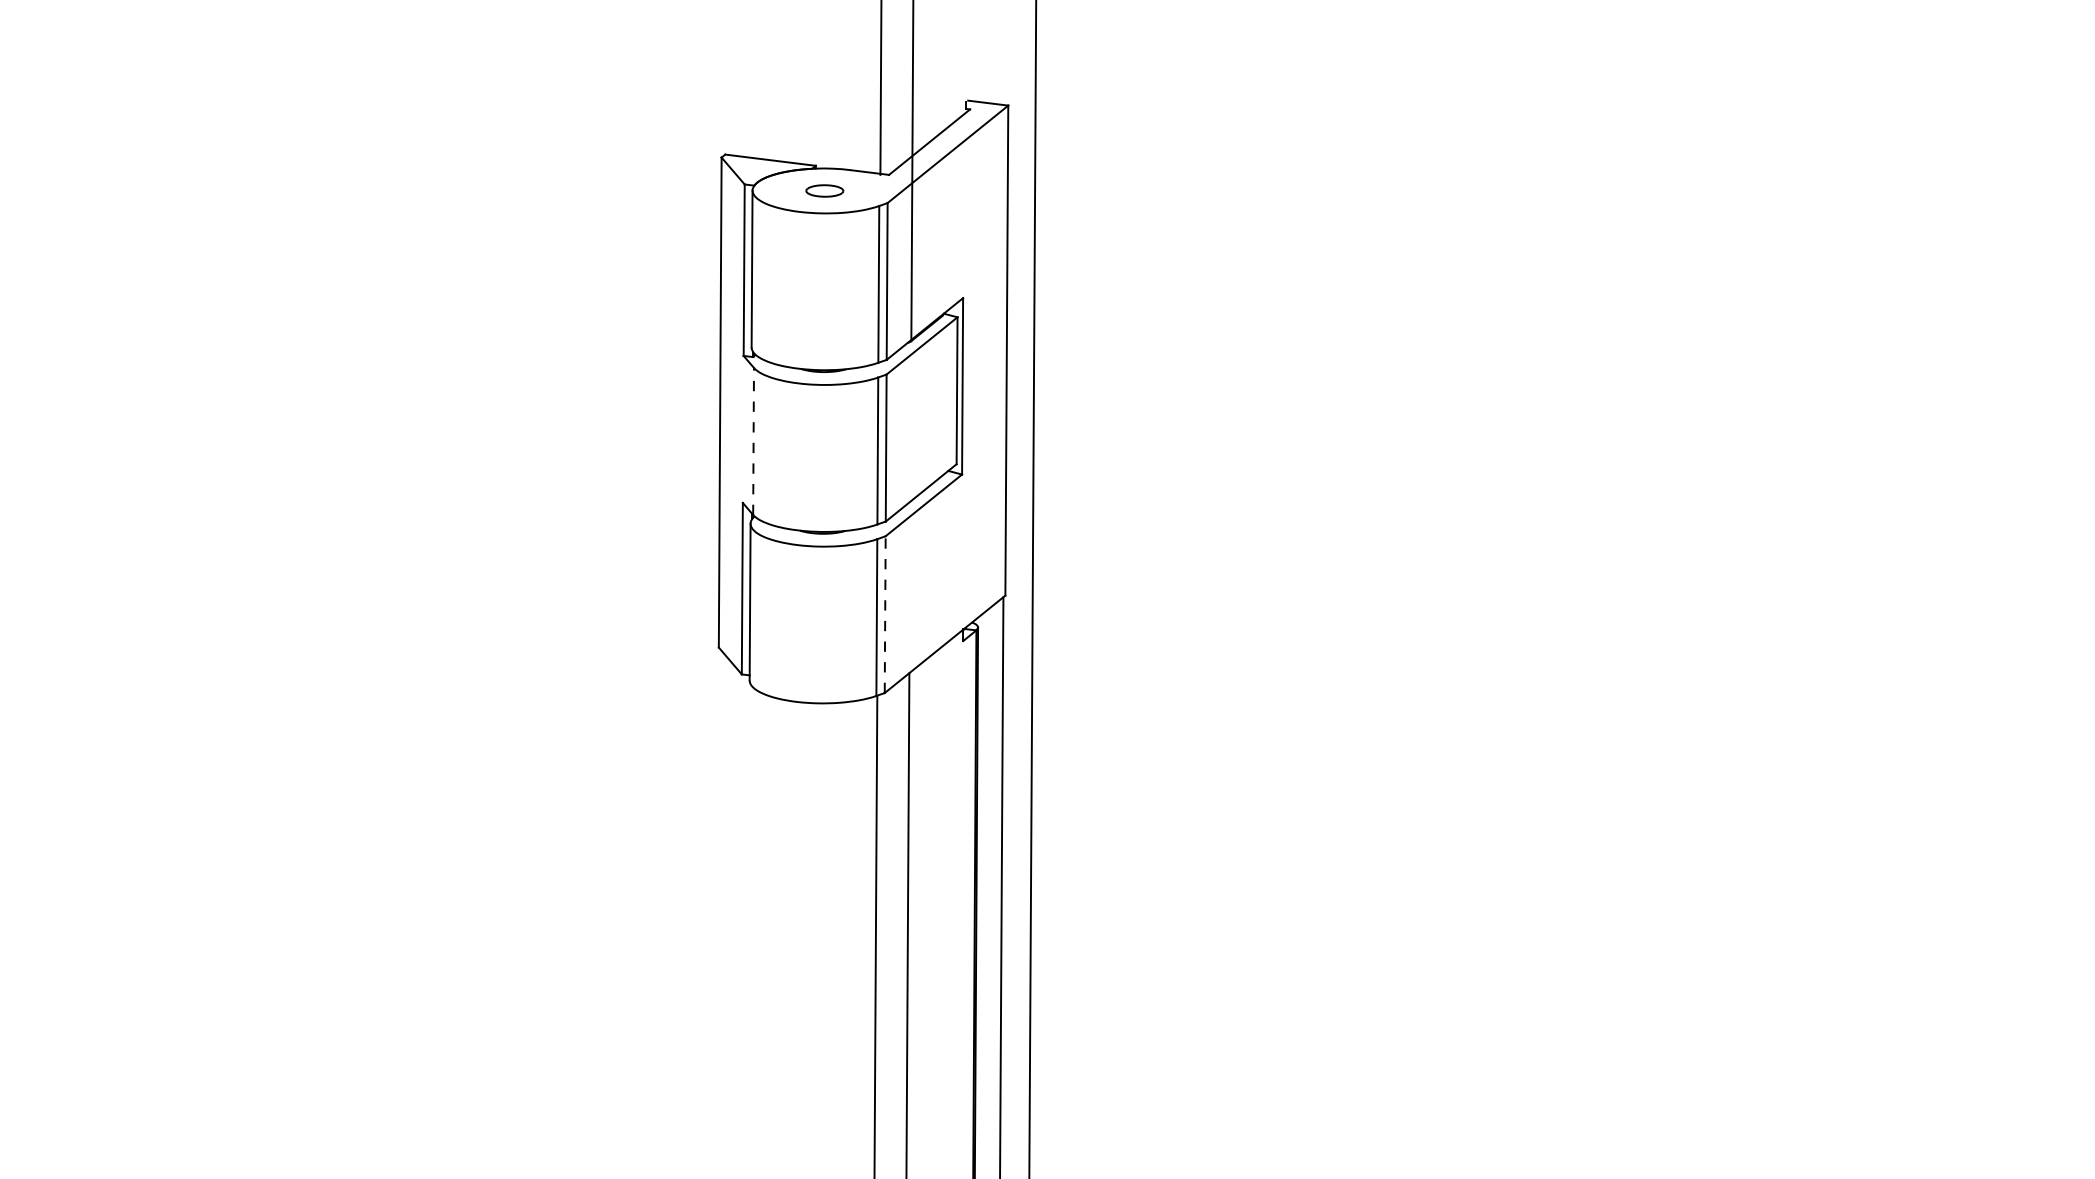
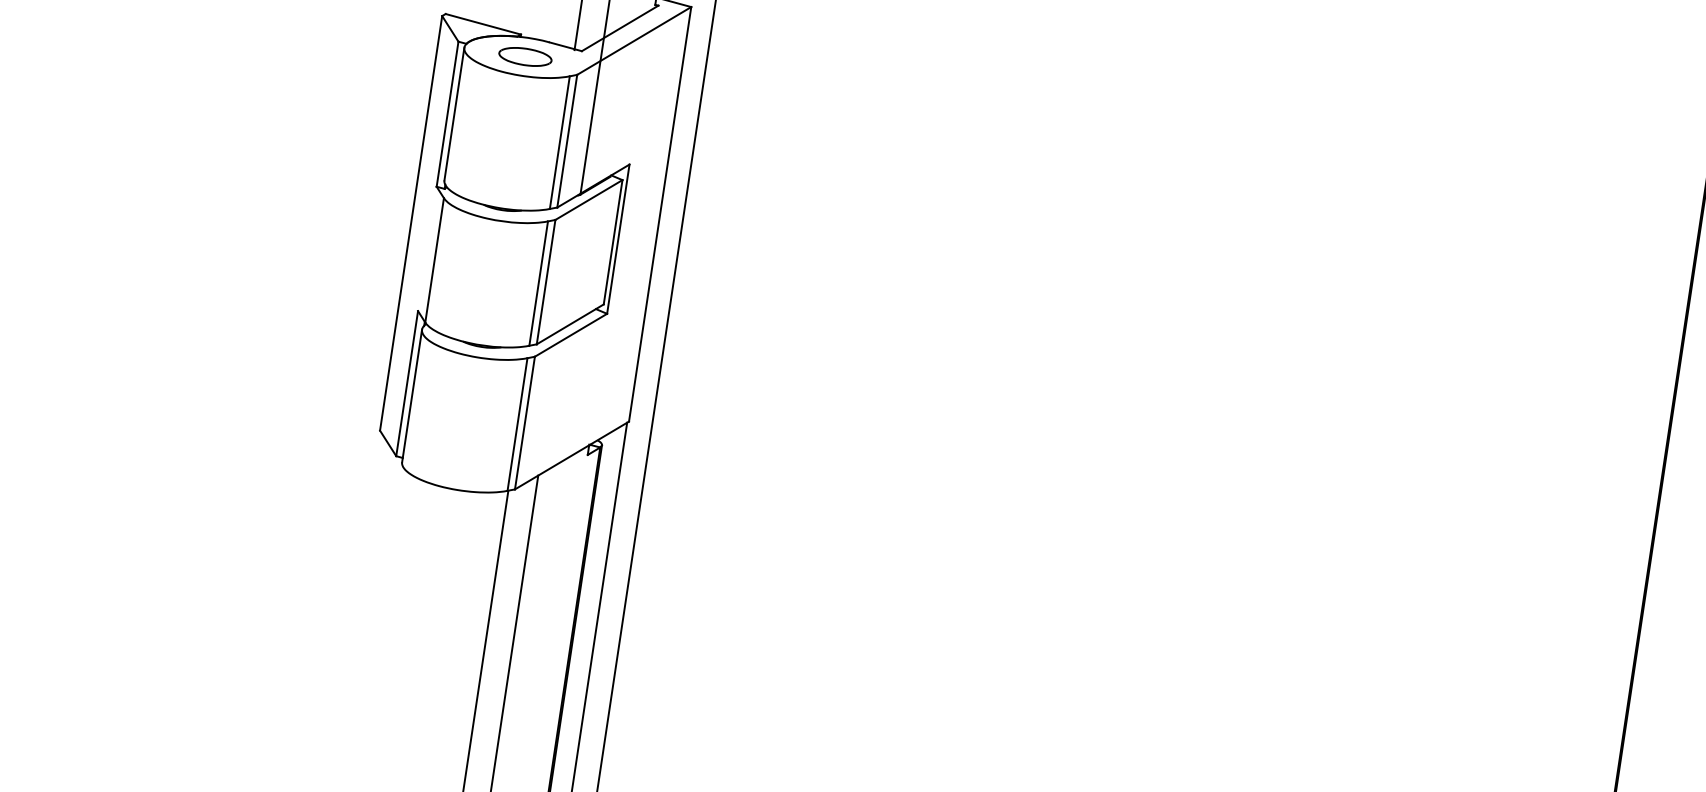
part: (824, 190) -> (525, 56), size x1.67
line: (753, 441) -> (434, 260), dashed -> solid
line: (885, 614) -> (525, 422), dashed -> solid

